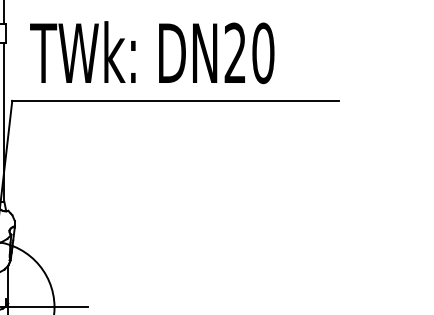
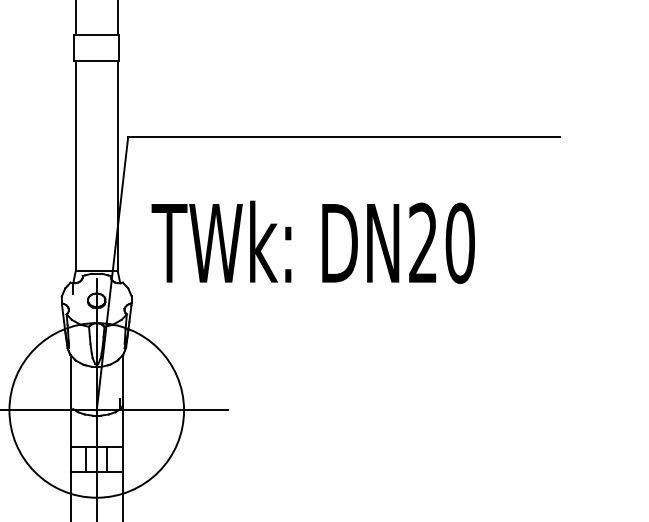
text: (151, 51) -> (312, 241), moved

